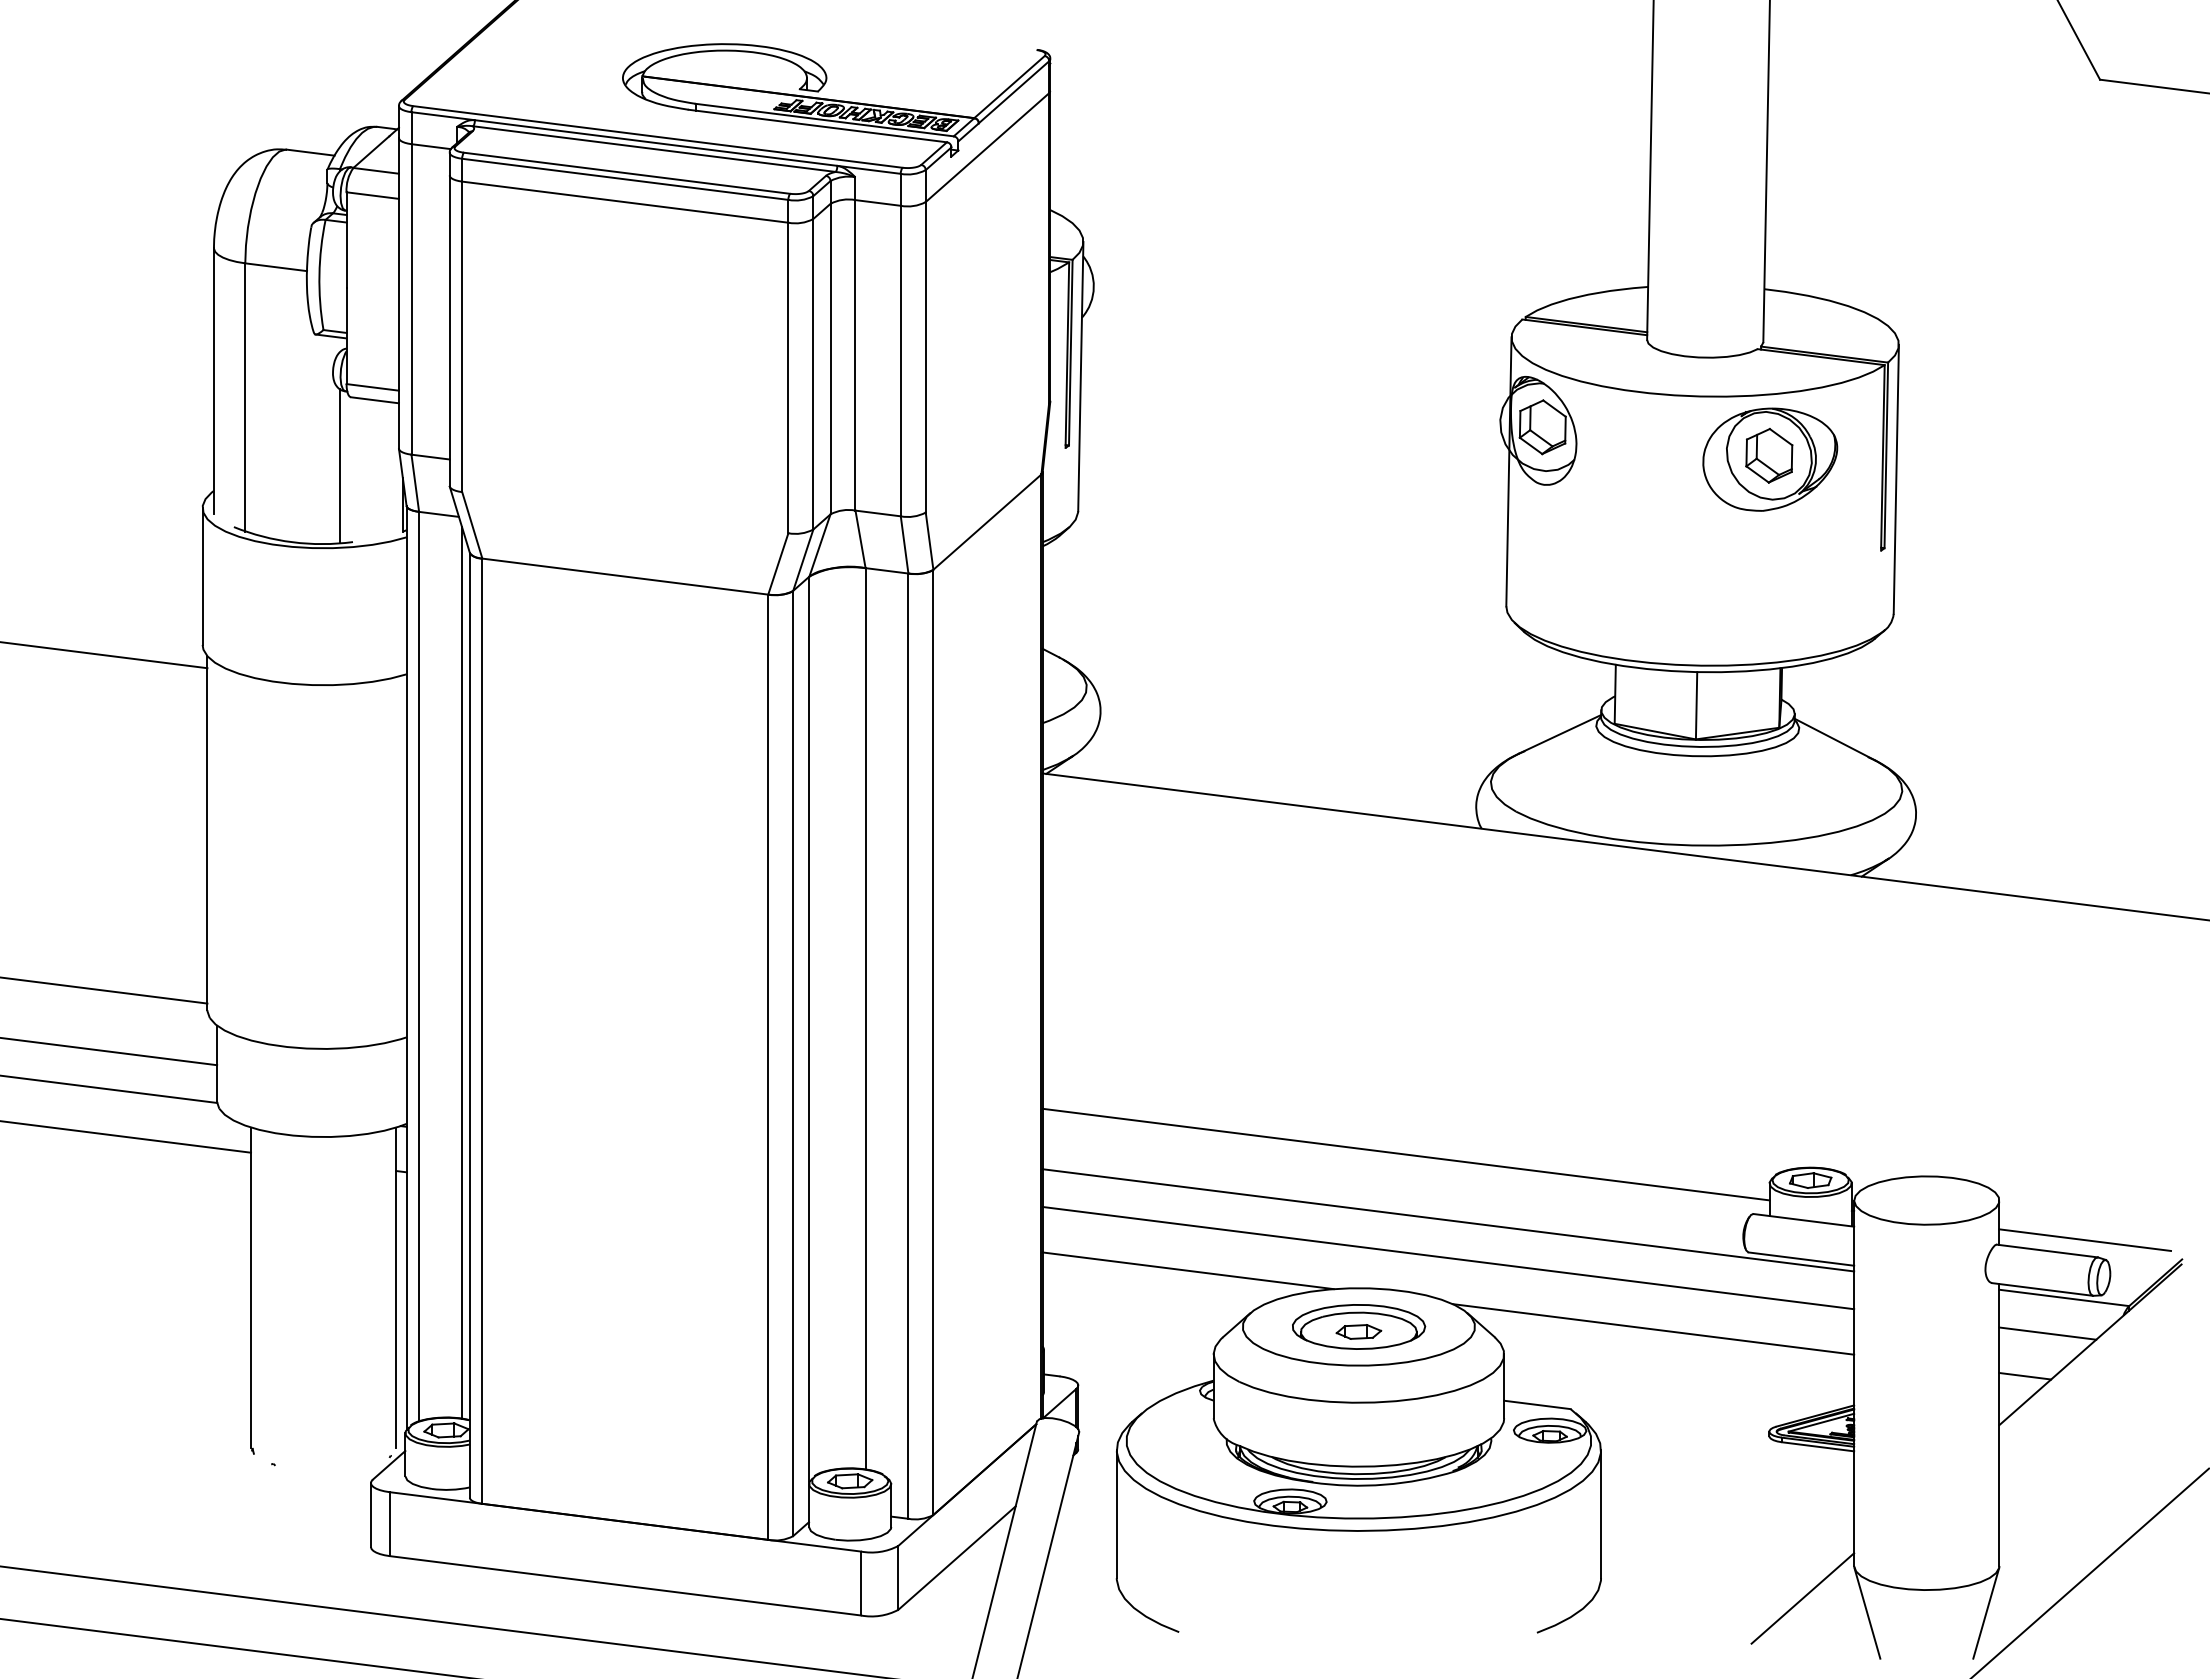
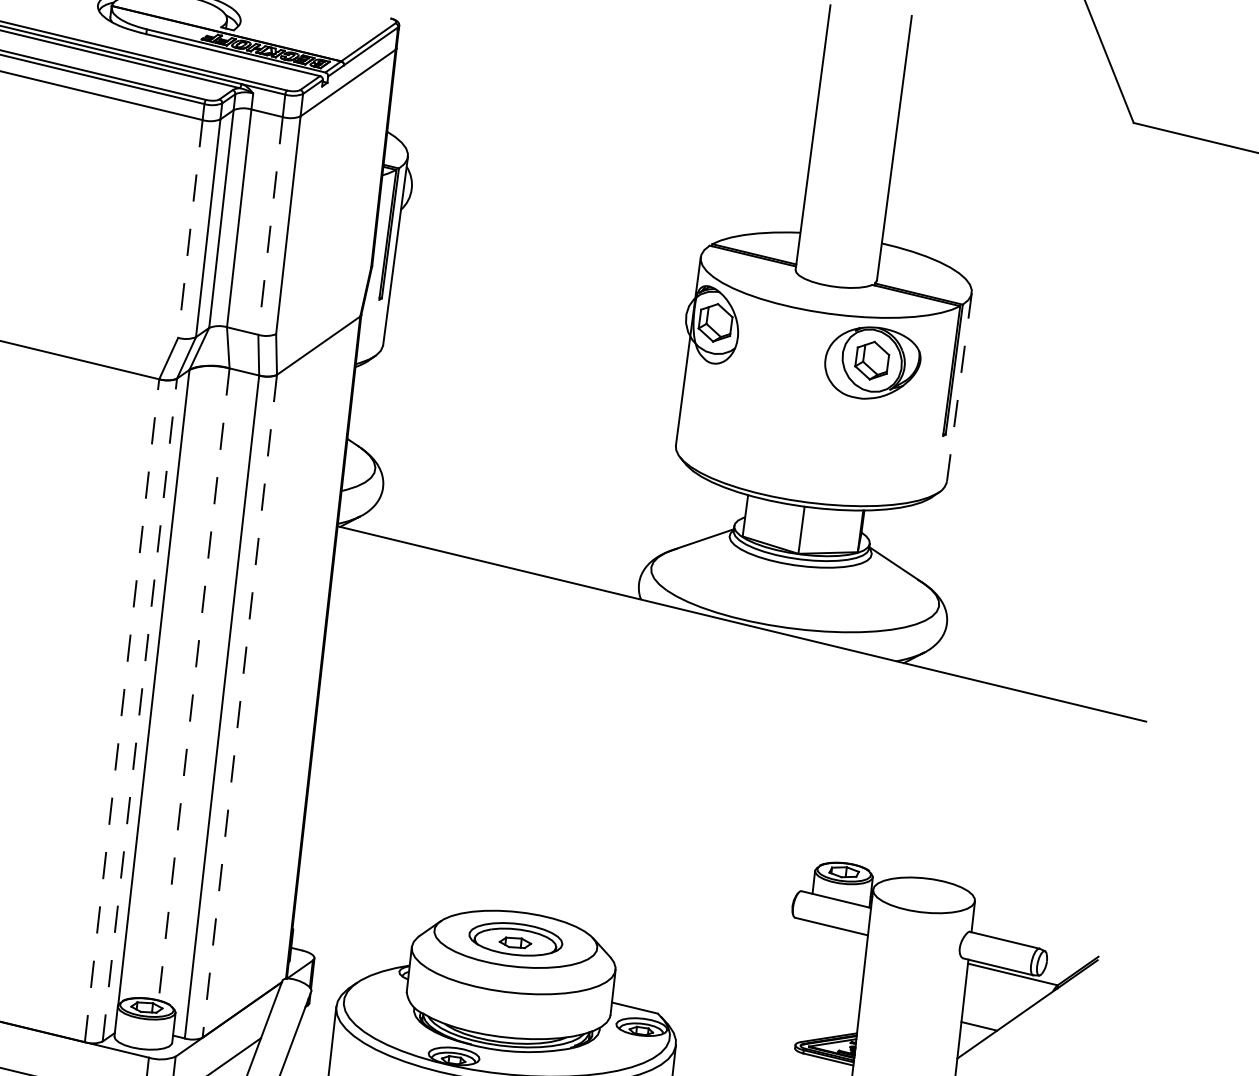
line: (900, 361) -> (270, 226), solid -> dashed
line: (788, 378) -> (190, 229), solid -> dashed
line: (1896, 479) -> (959, 387), solid -> dashed
line: (865, 1018) -> (194, 684), solid -> dashed
line: (933, 1042) -> (239, 706), solid -> dashed
line: (793, 1063) -> (140, 710), solid -> dashed
line: (768, 1067) -> (122, 710), solid -> dashed
line: (1405, 1154) -> (562, 822), removed
line: (1448, 1220) -> (587, 871), removed
line: (2085, 1239) -> (1032, 935), removed
line: (1448, 1257) -> (584, 897), removed
line: (1187, 1270) -> (400, 886), removed
line: (1653, 1329) -> (722, 964), removed
line: (2047, 1333) -> (998, 998), removed

